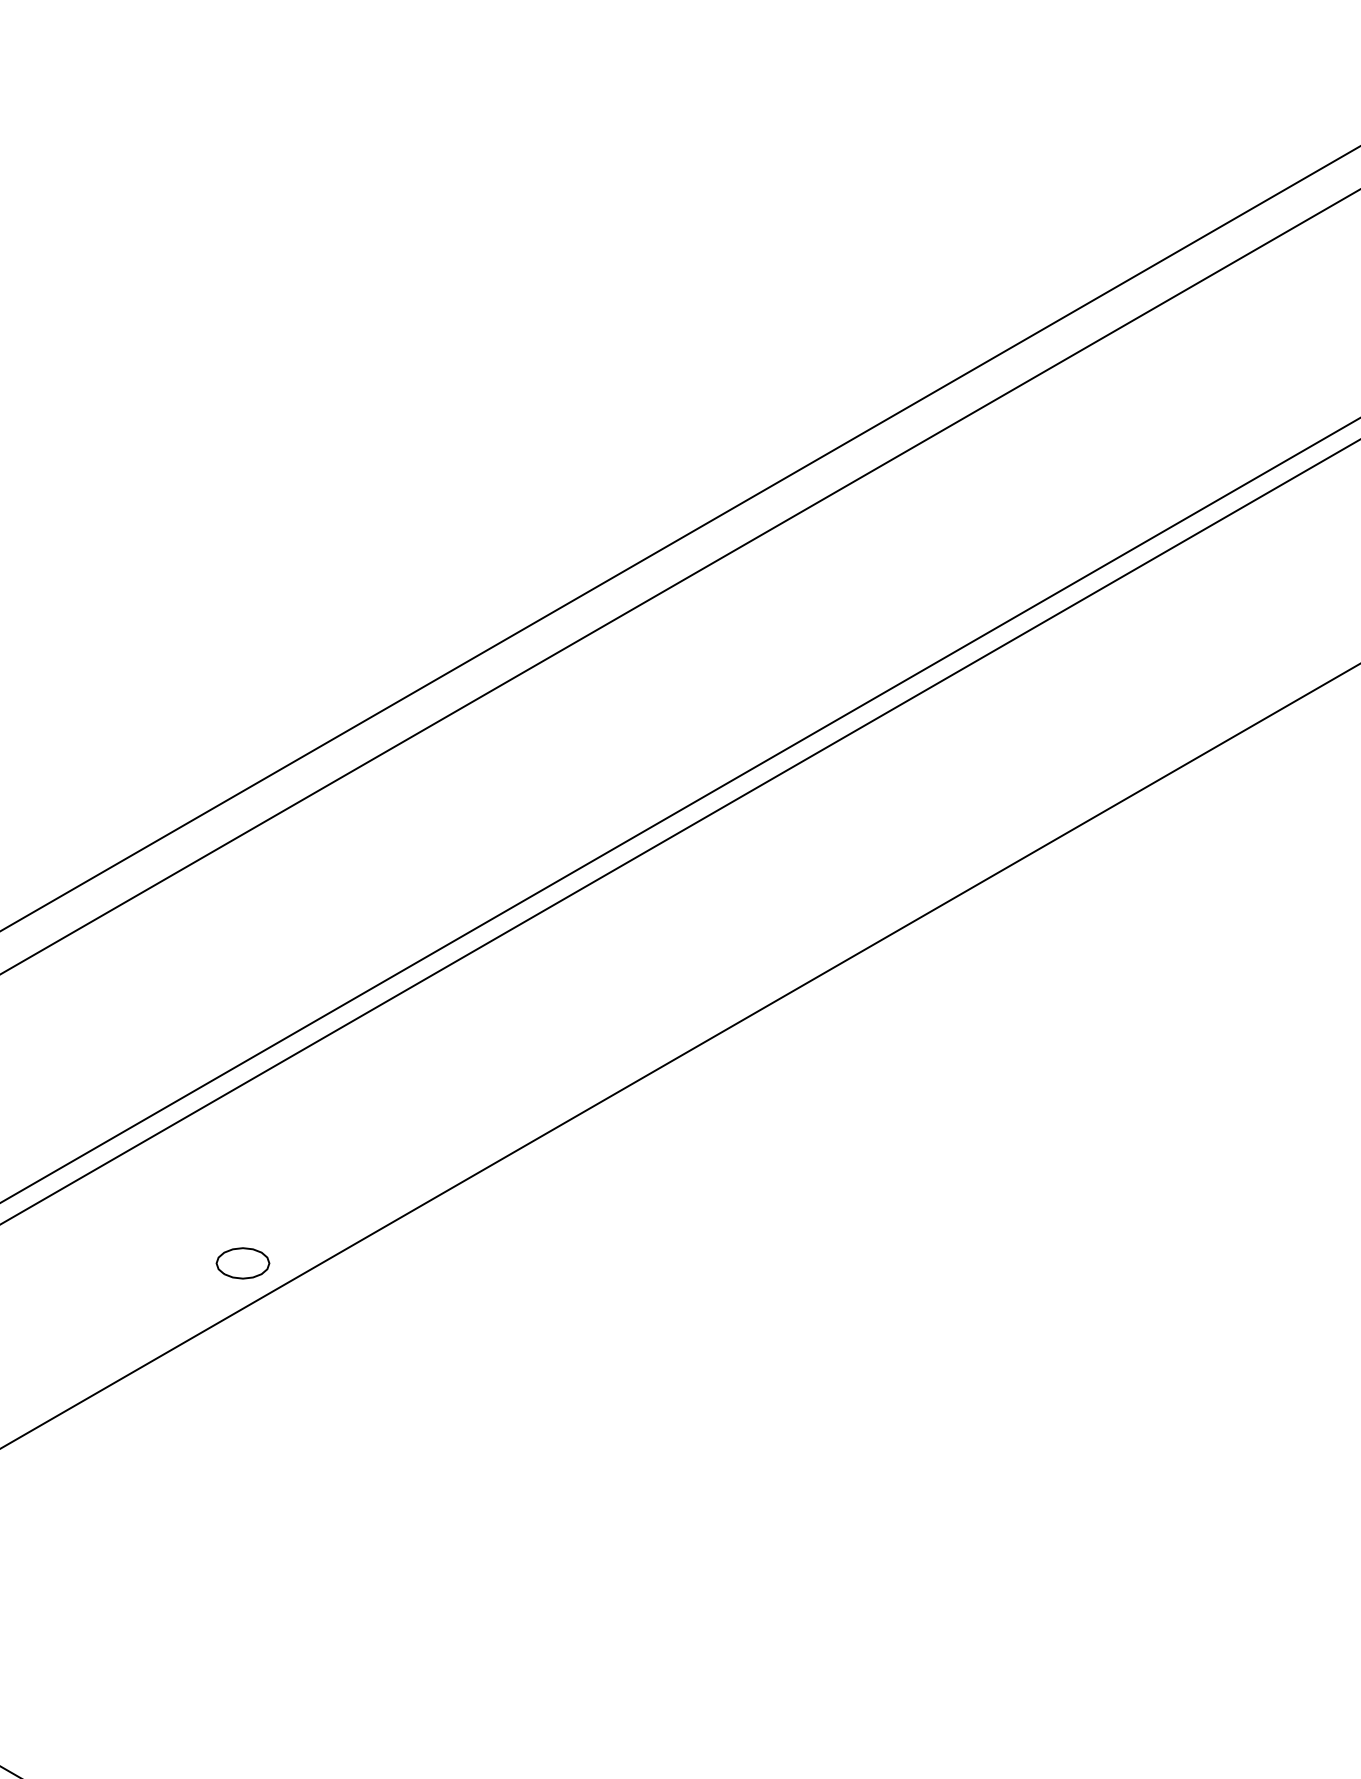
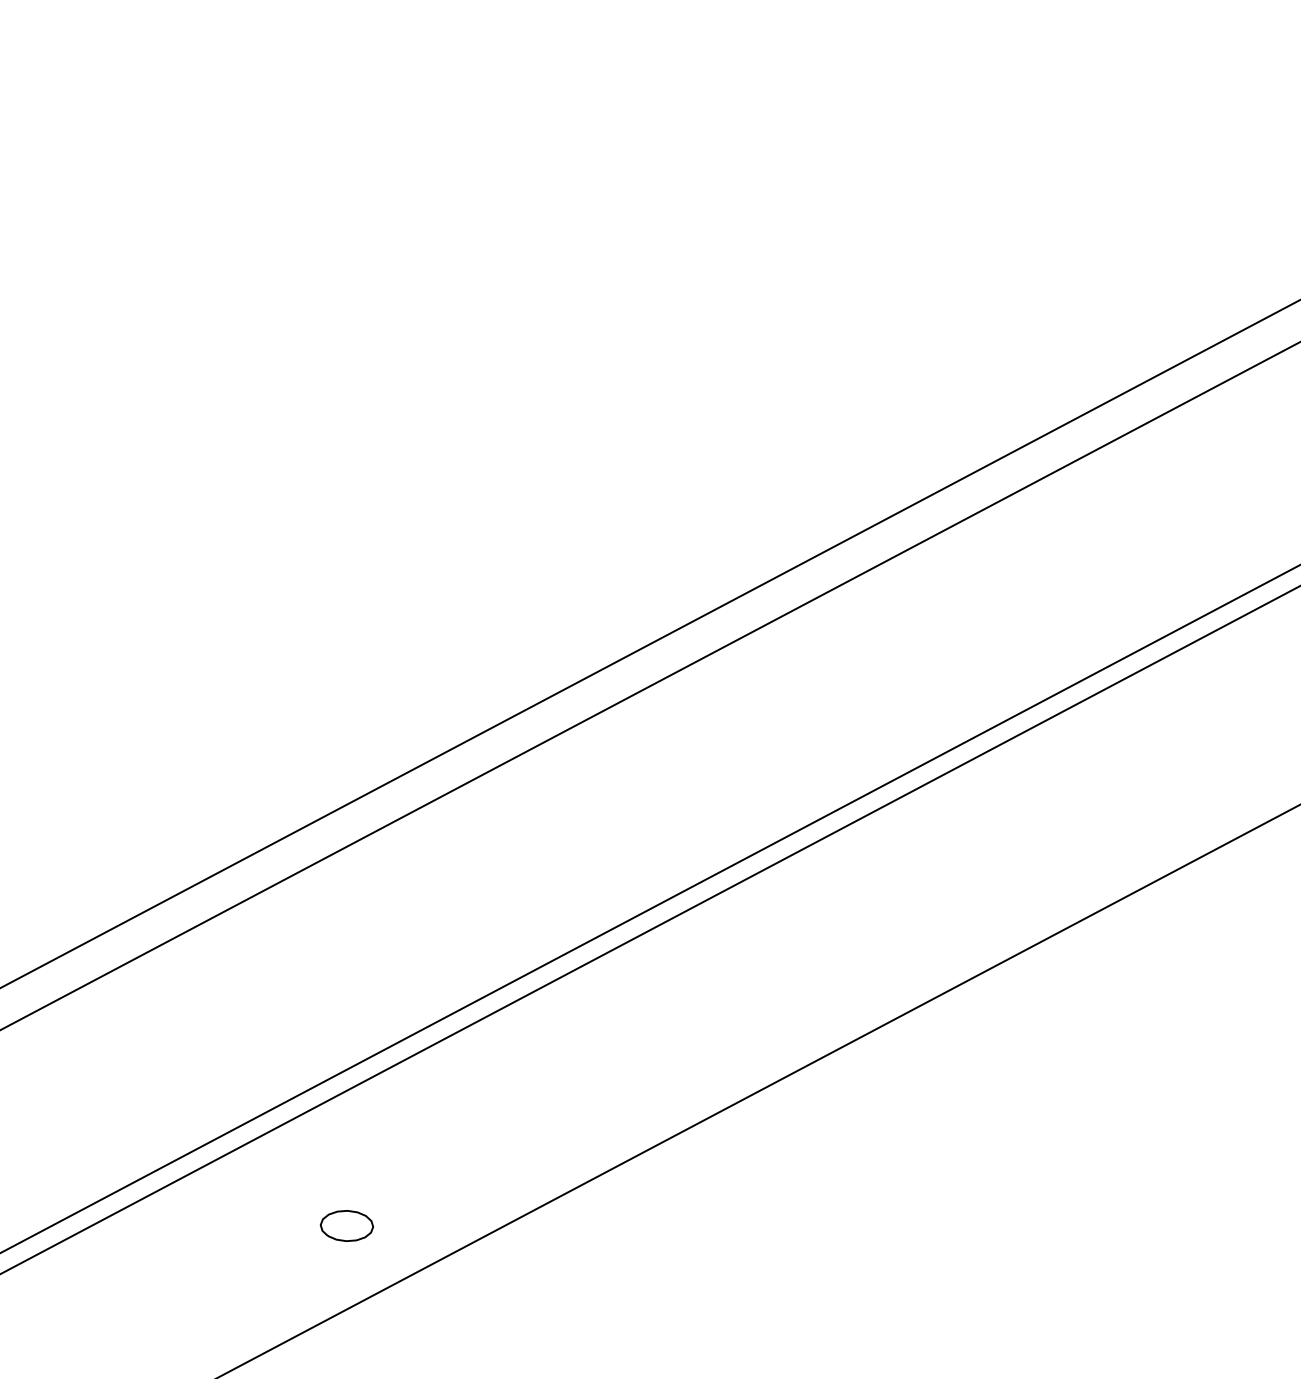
part: (242, 1263) -> (346, 1226), moved

